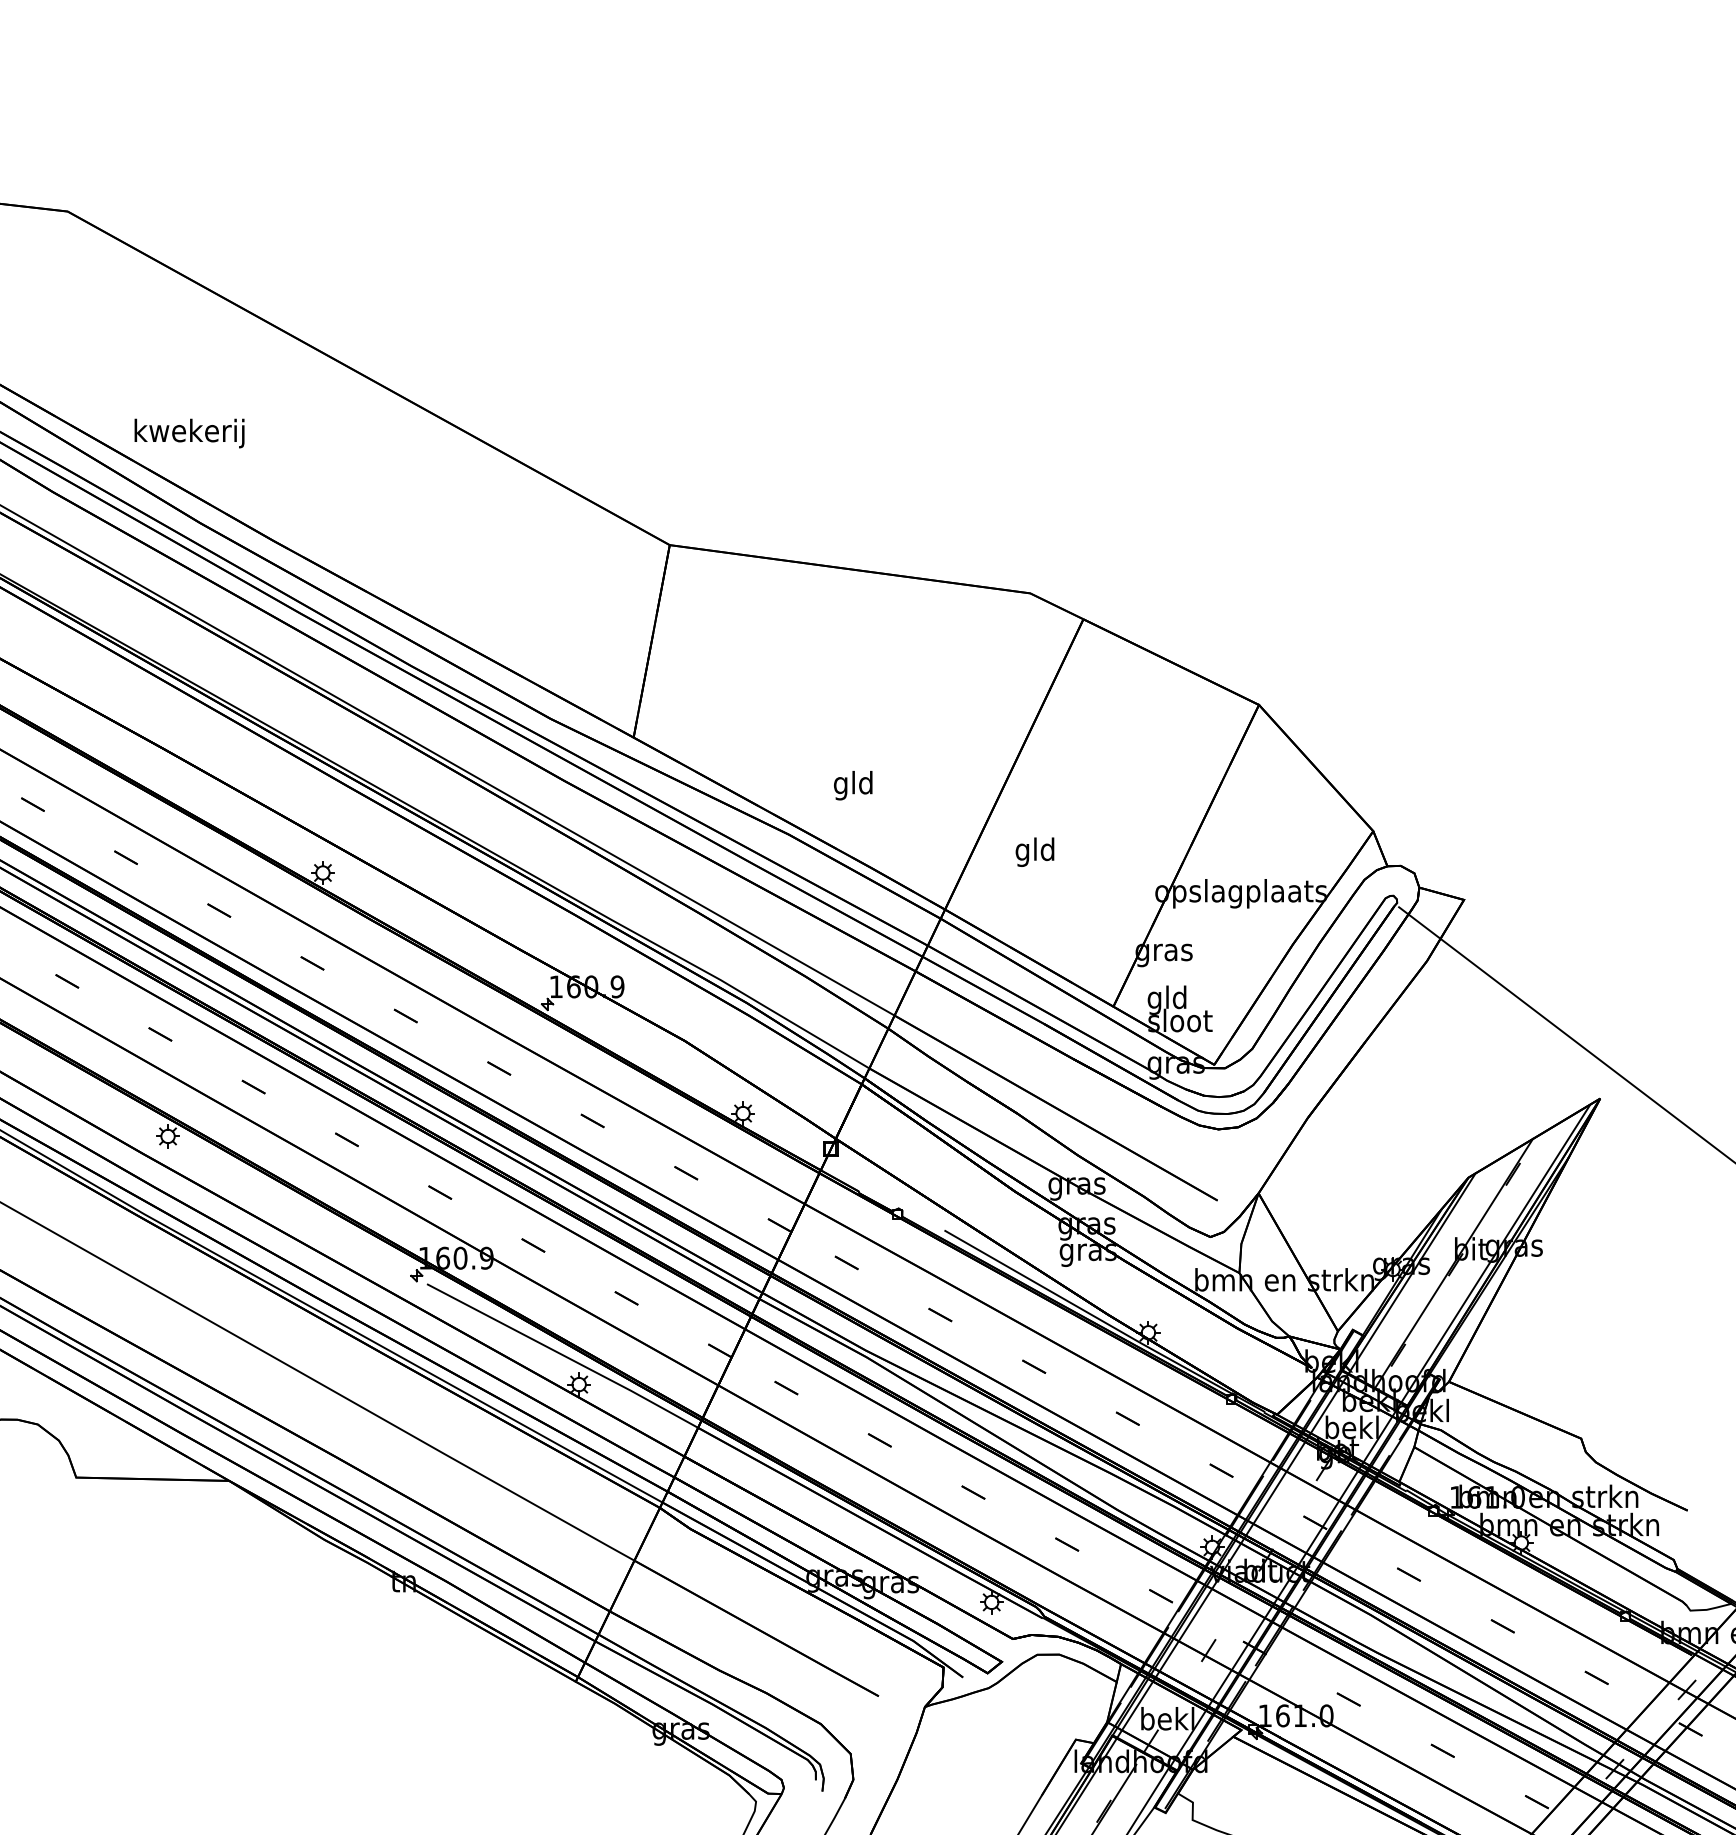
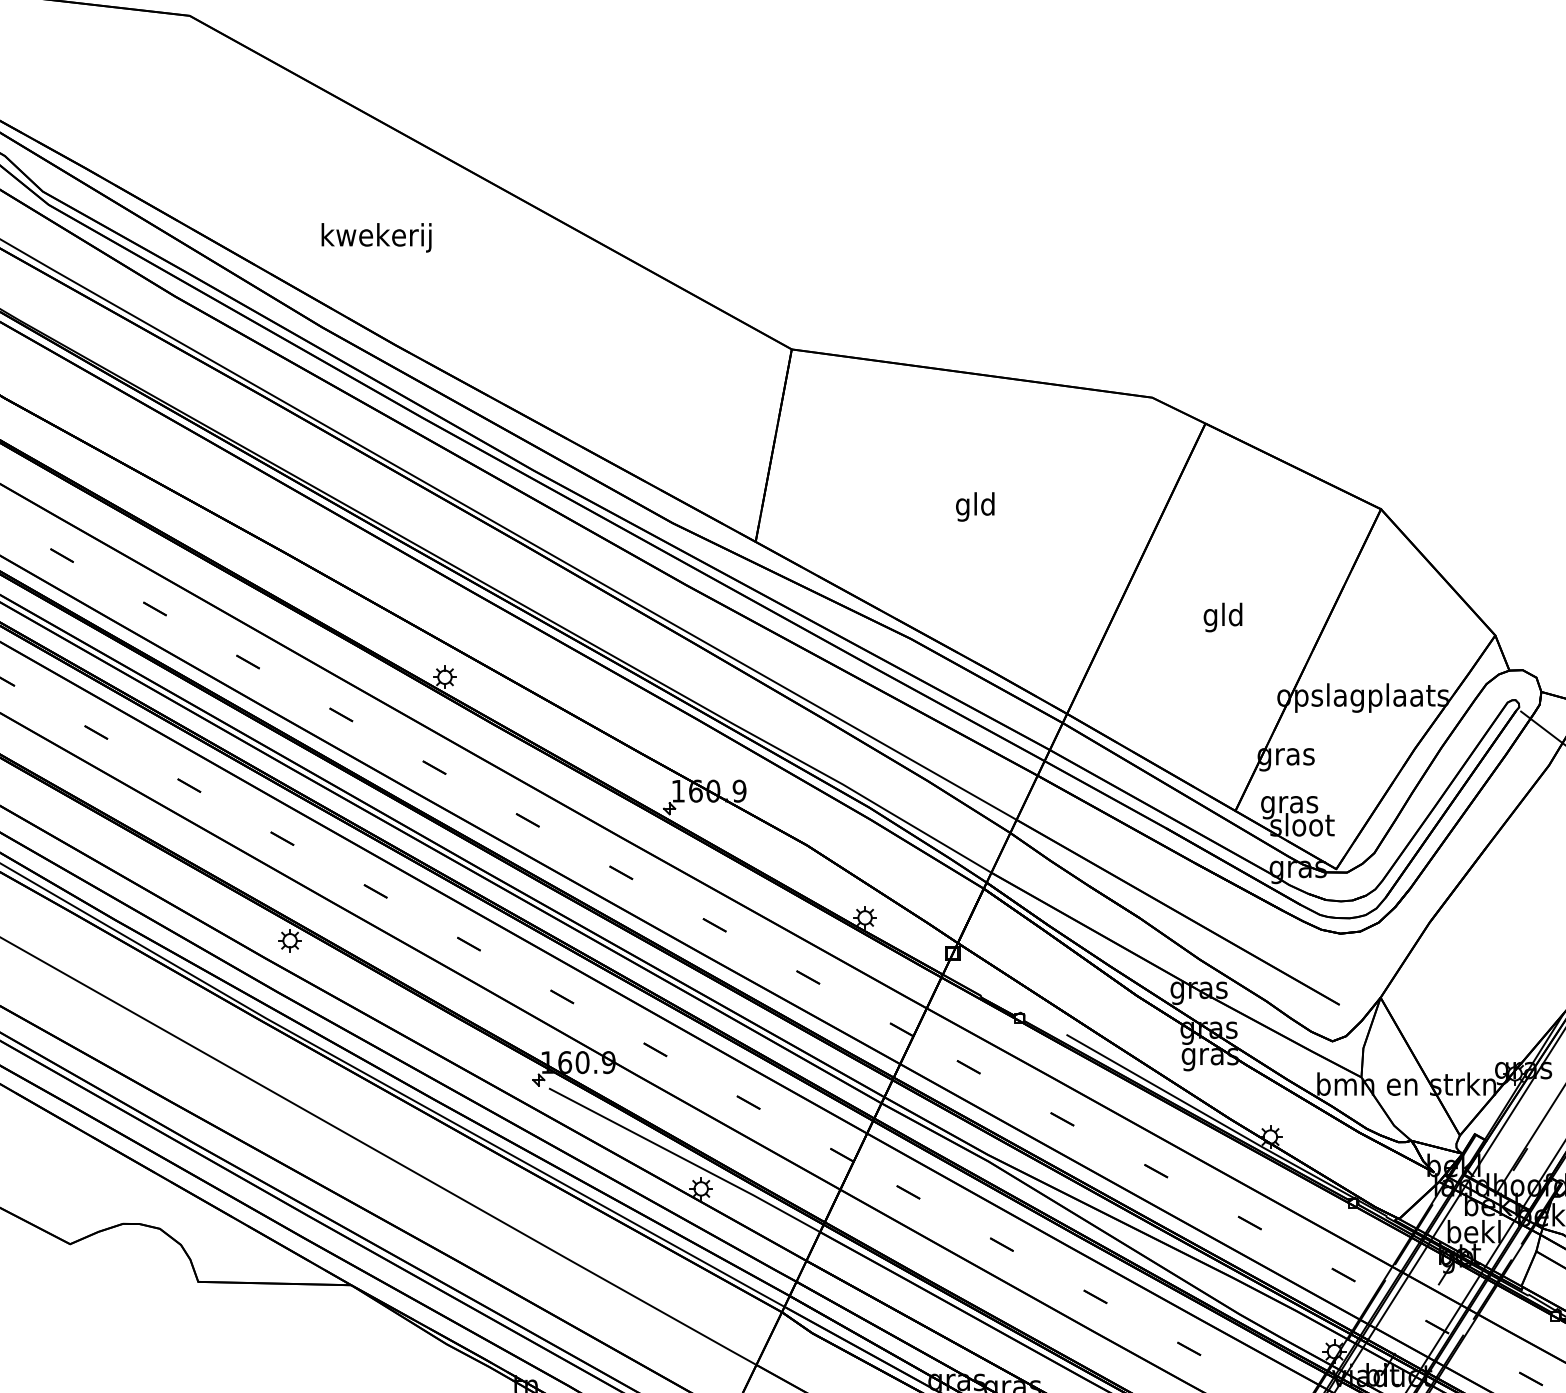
text: (189, 433) -> (376, 237), moved
text: (853, 785) -> (975, 506), moved
text: (1034, 851) -> (1222, 616), moved
text: (1167, 1000) -> (1289, 804), gld -> gras

